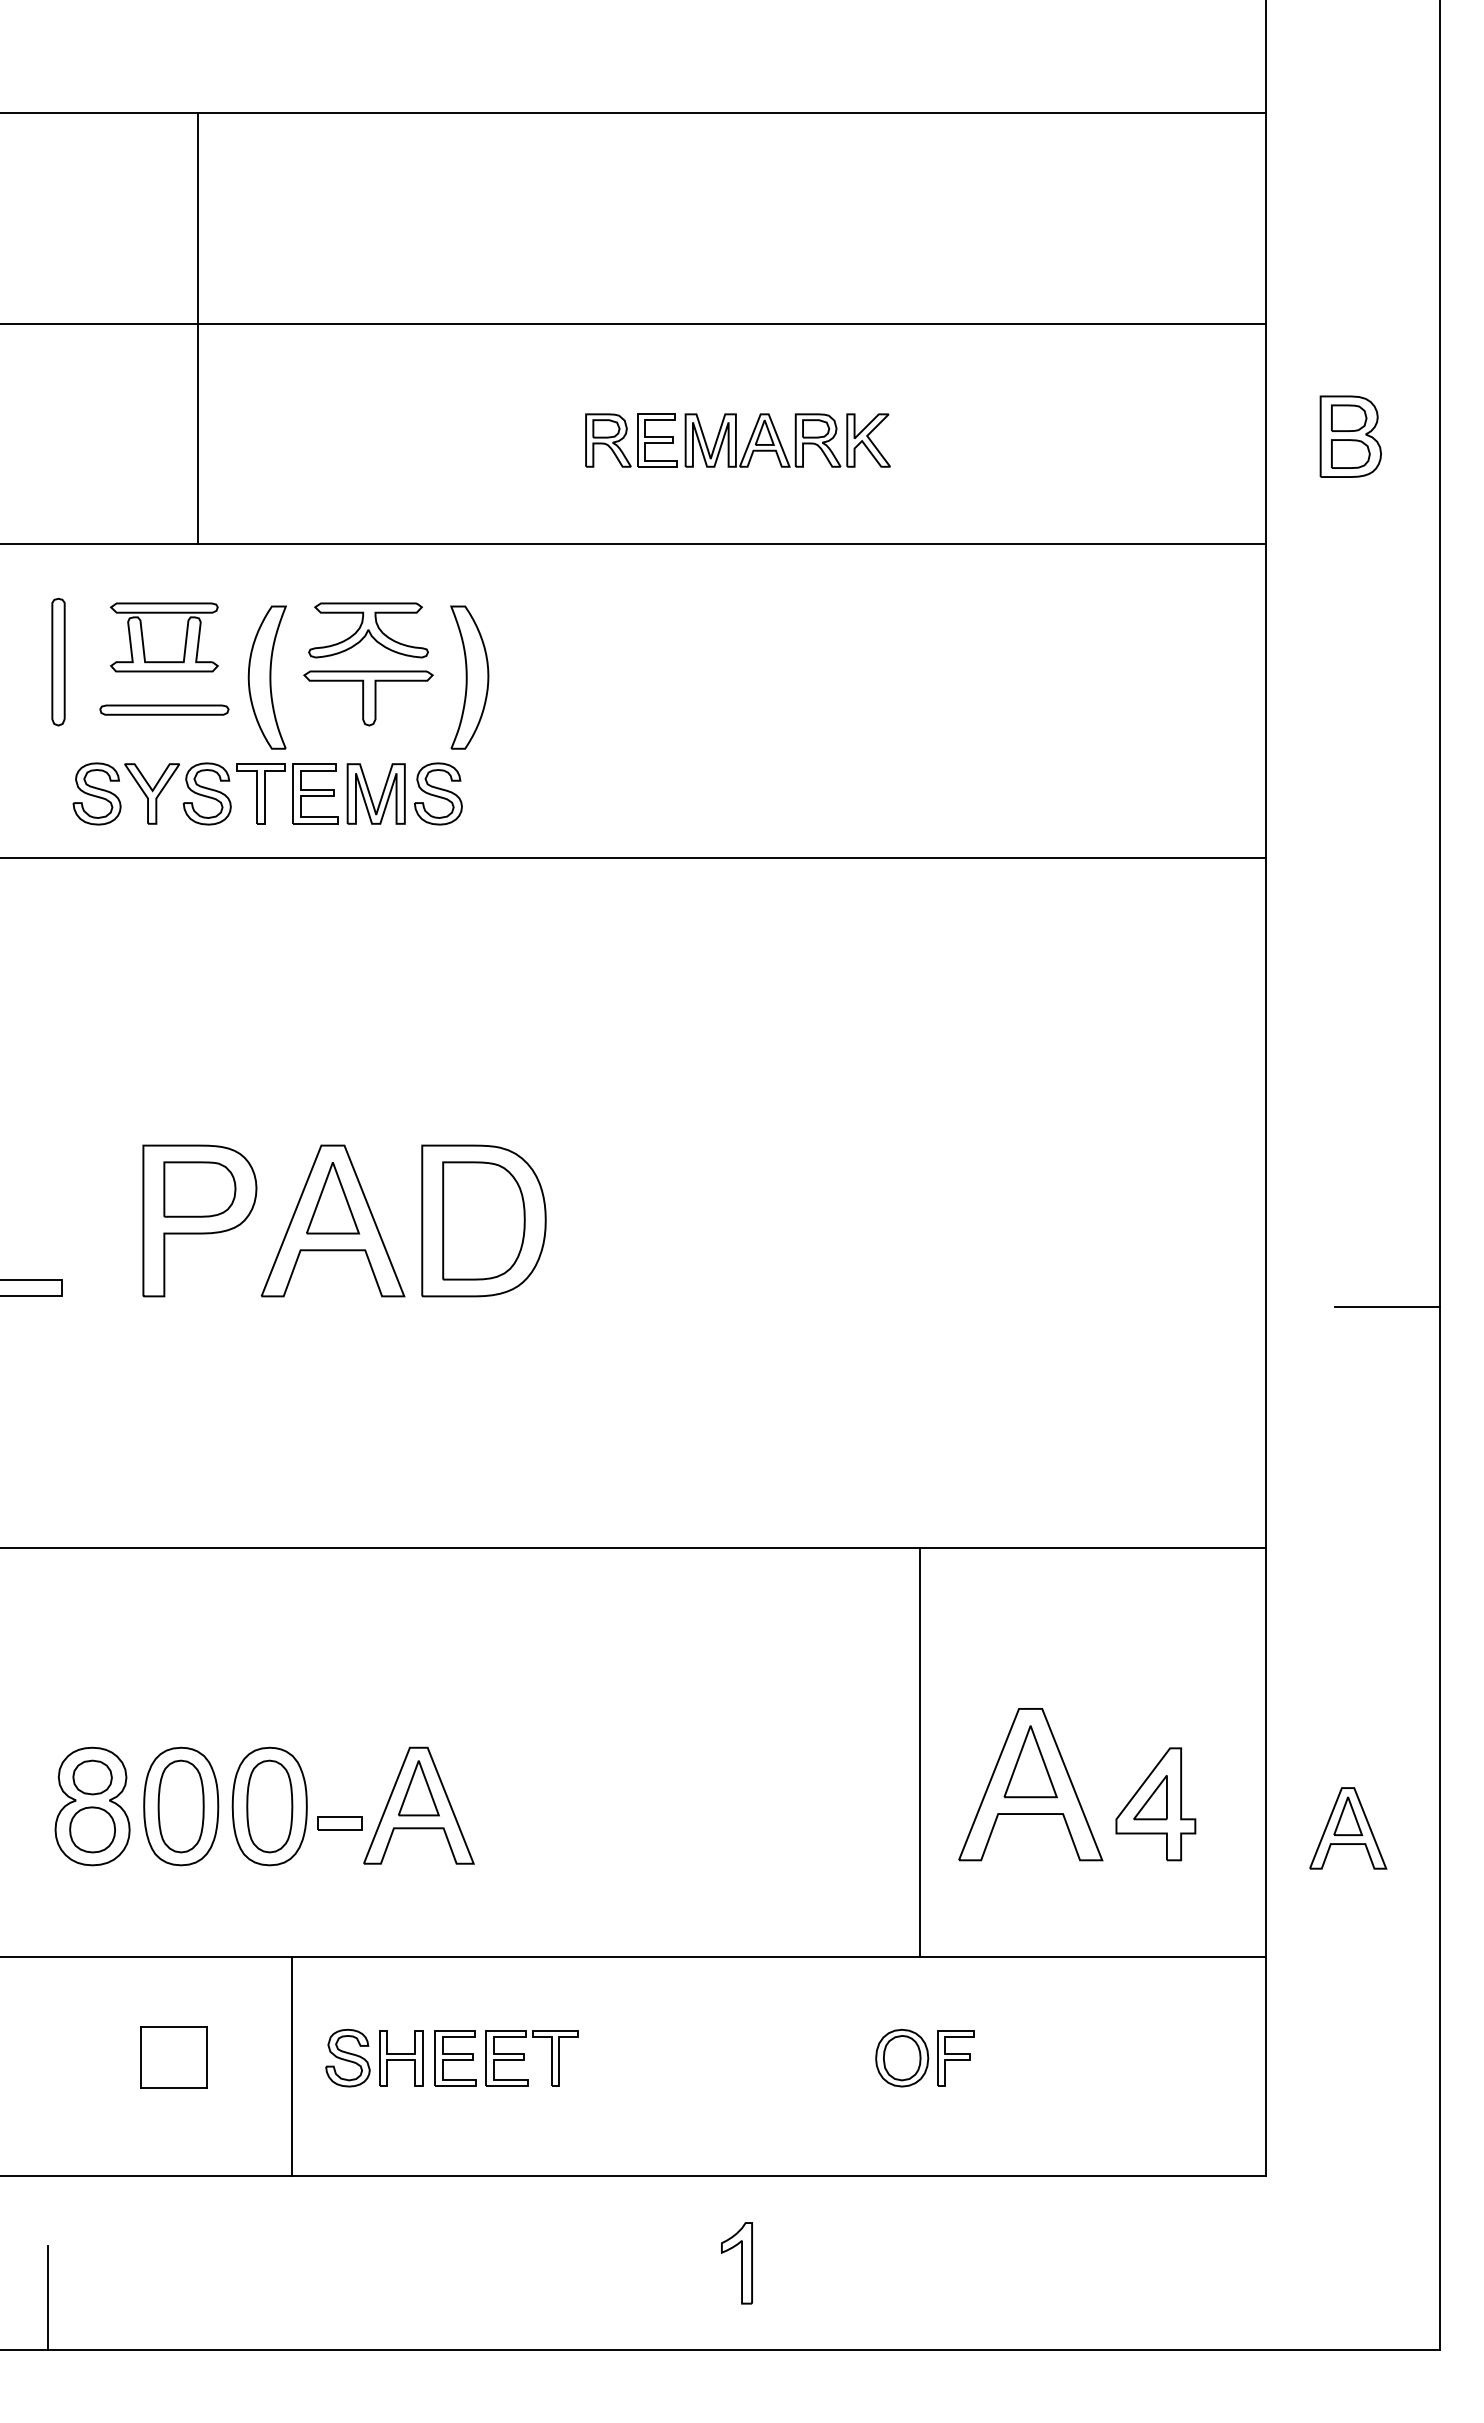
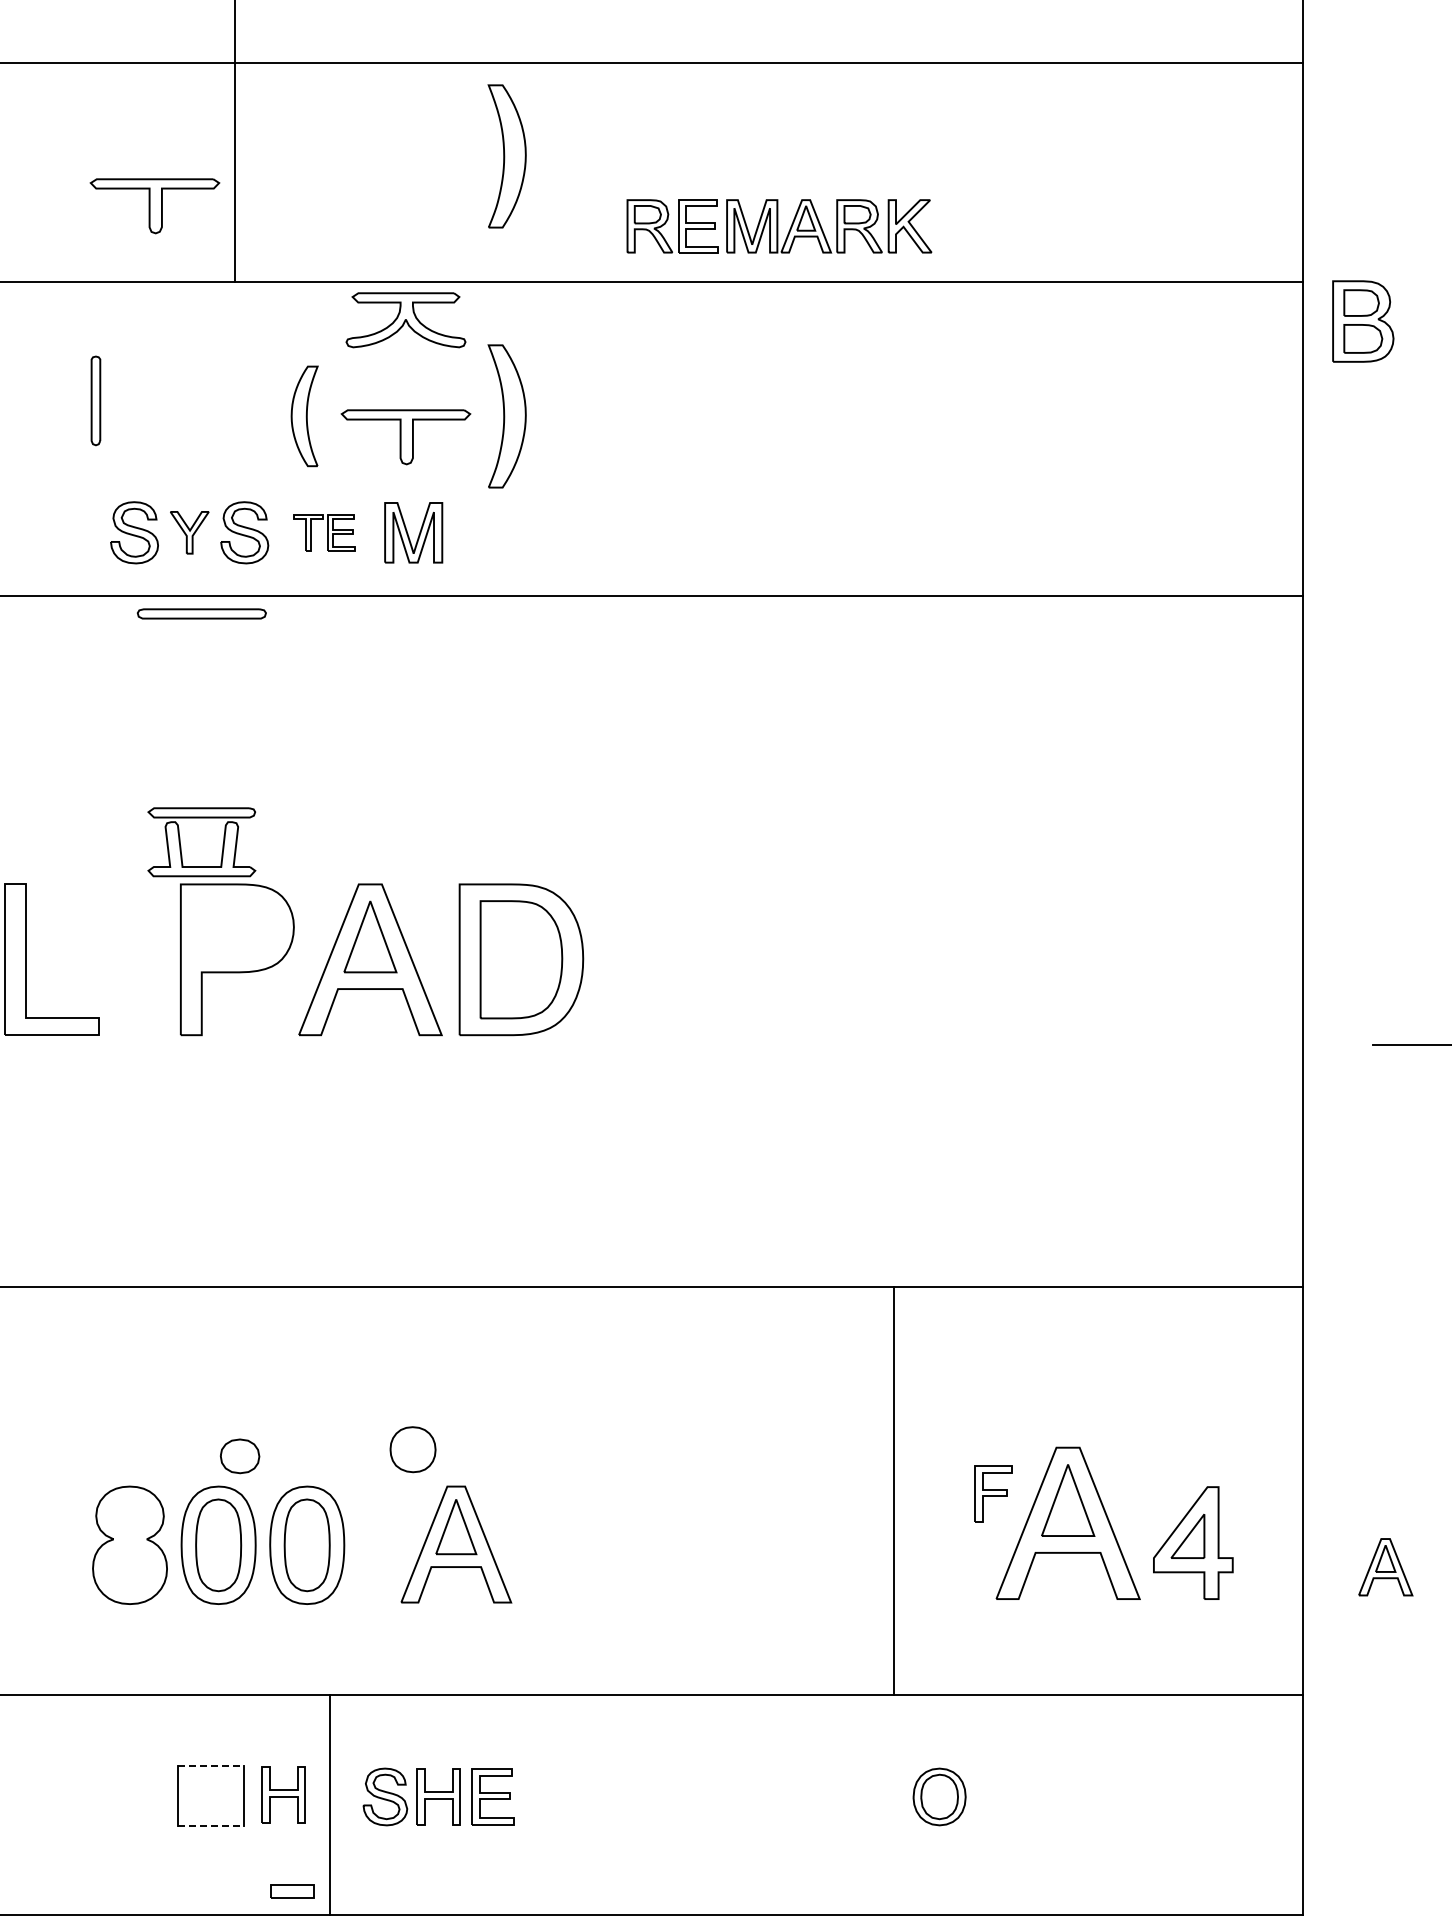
part: (469, 417) -> (506, 156), added
part: (1350, 436) -> (1362, 321), moved
part: (737, 440) -> (778, 226), moved
part: (117, 467) -> (154, 206), added
part: (368, 630) -> (405, 320), moved
part: (143, 637) -> (180, 842), moved
part: (58, 661) -> (95, 400), size x0.7
part: (266, 677) -> (303, 416), size x0.7
part: (164, 709) -> (201, 613), moved
part: (152, 793) -> (189, 532), size x0.7
part: (287, 793) -> (324, 532), size x0.6
part: (438, 793) -> (475, 532), removed
part: (199, 1189) -> (236, 928), removed
line: (920, 1752) -> (893, 1491), moved
part: (92, 1777) -> (239, 1456), moved
part: (339, 1823) -> (291, 1891), moved
part: (1348, 1828) -> (1385, 1567), size x0.7
part: (92, 1829) -> (412, 1449), moved
line: (173, 2027) -> (210, 1766), solid -> dashed
part: (246, 2056) -> (283, 1795), added
part: (524, 2058) -> (561, 1797), removed
part: (955, 2058) -> (992, 1494), moved
line: (173, 2087) -> (210, 1826), solid -> dashed

